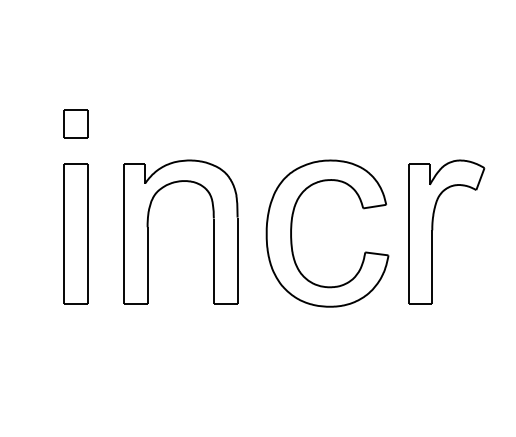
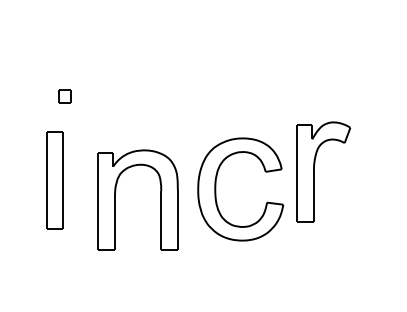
part: (75, 123) -> (64, 96), size x0.7
part: (148, 230) -> (115, 199), moved
part: (75, 233) -> (54, 180), moved
part: (292, 233) -> (216, 189), moved

